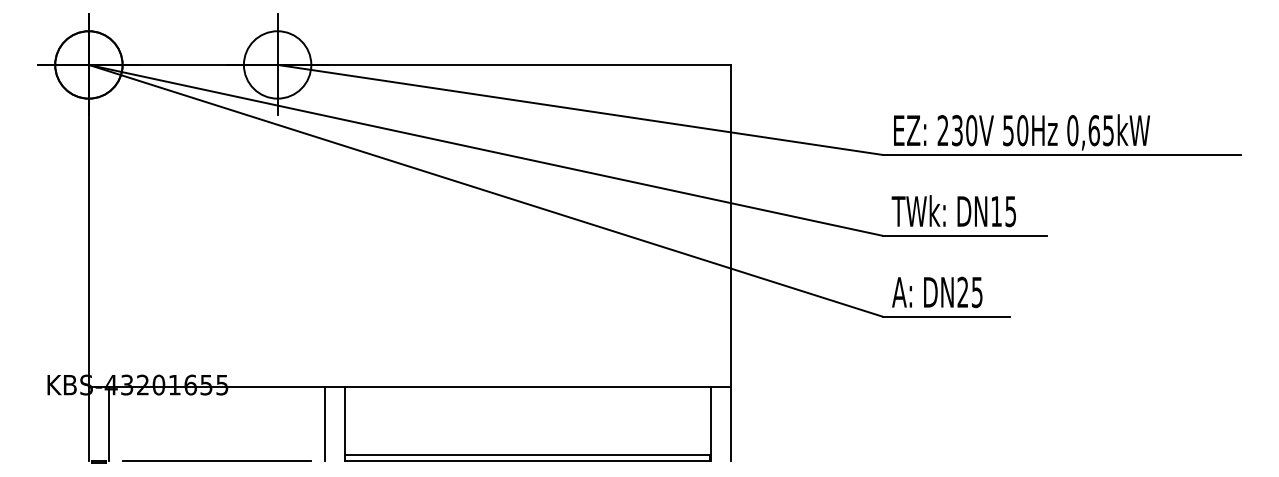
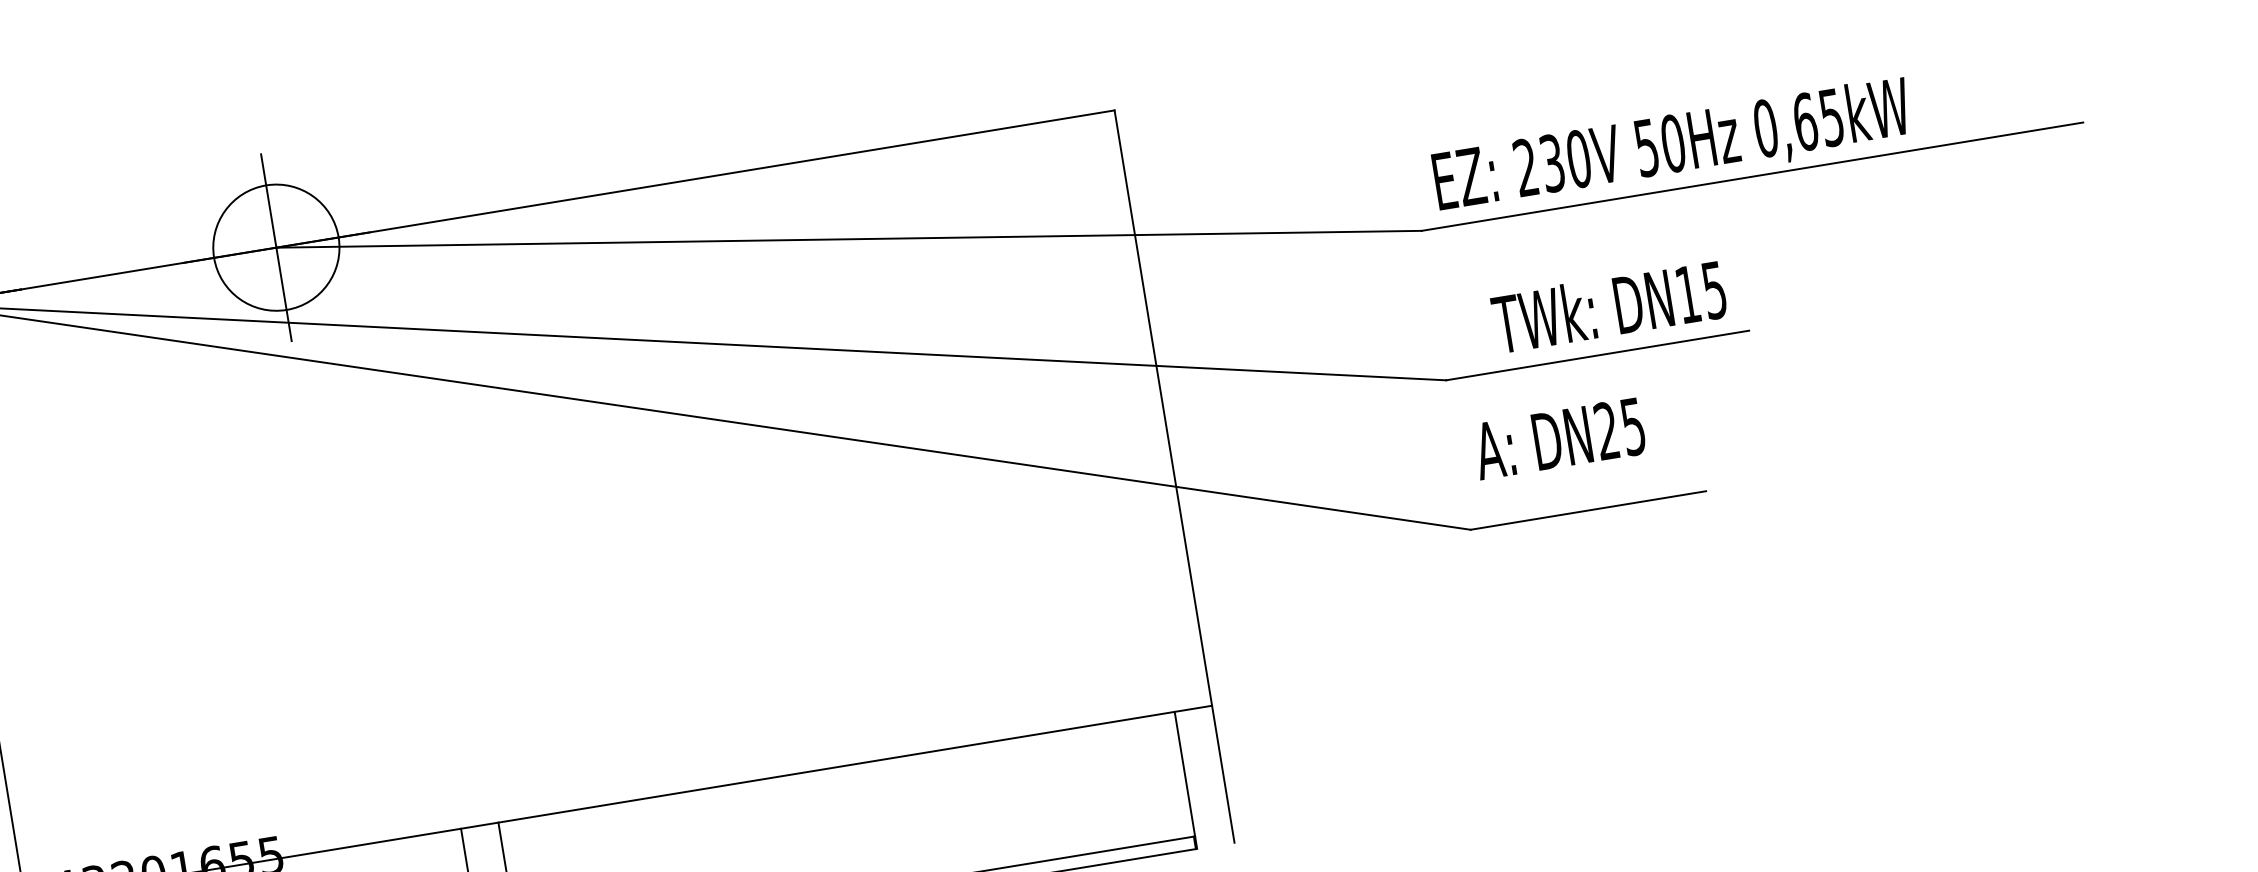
text: (953, 211) -> (1608, 307), moved
text: (937, 292) -> (1559, 438), moved

